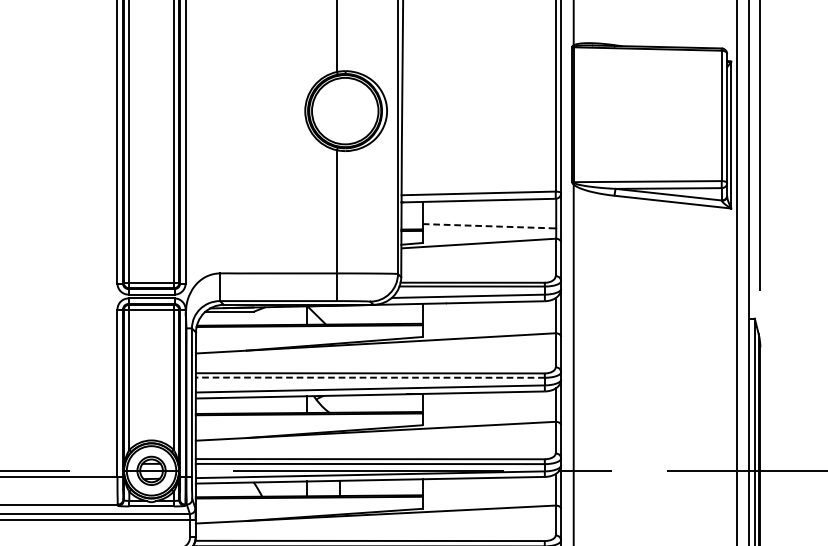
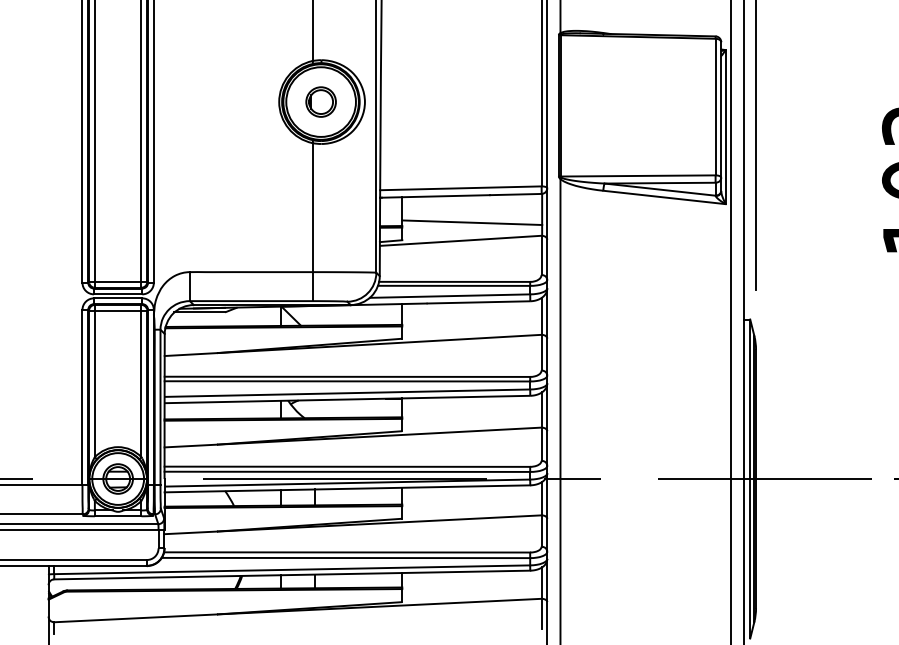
part: (344, 110) -> (320, 101), added
line: (489, 226) -> (472, 222), dashed -> solid
line: (370, 377) -> (347, 381), dashed -> solid

